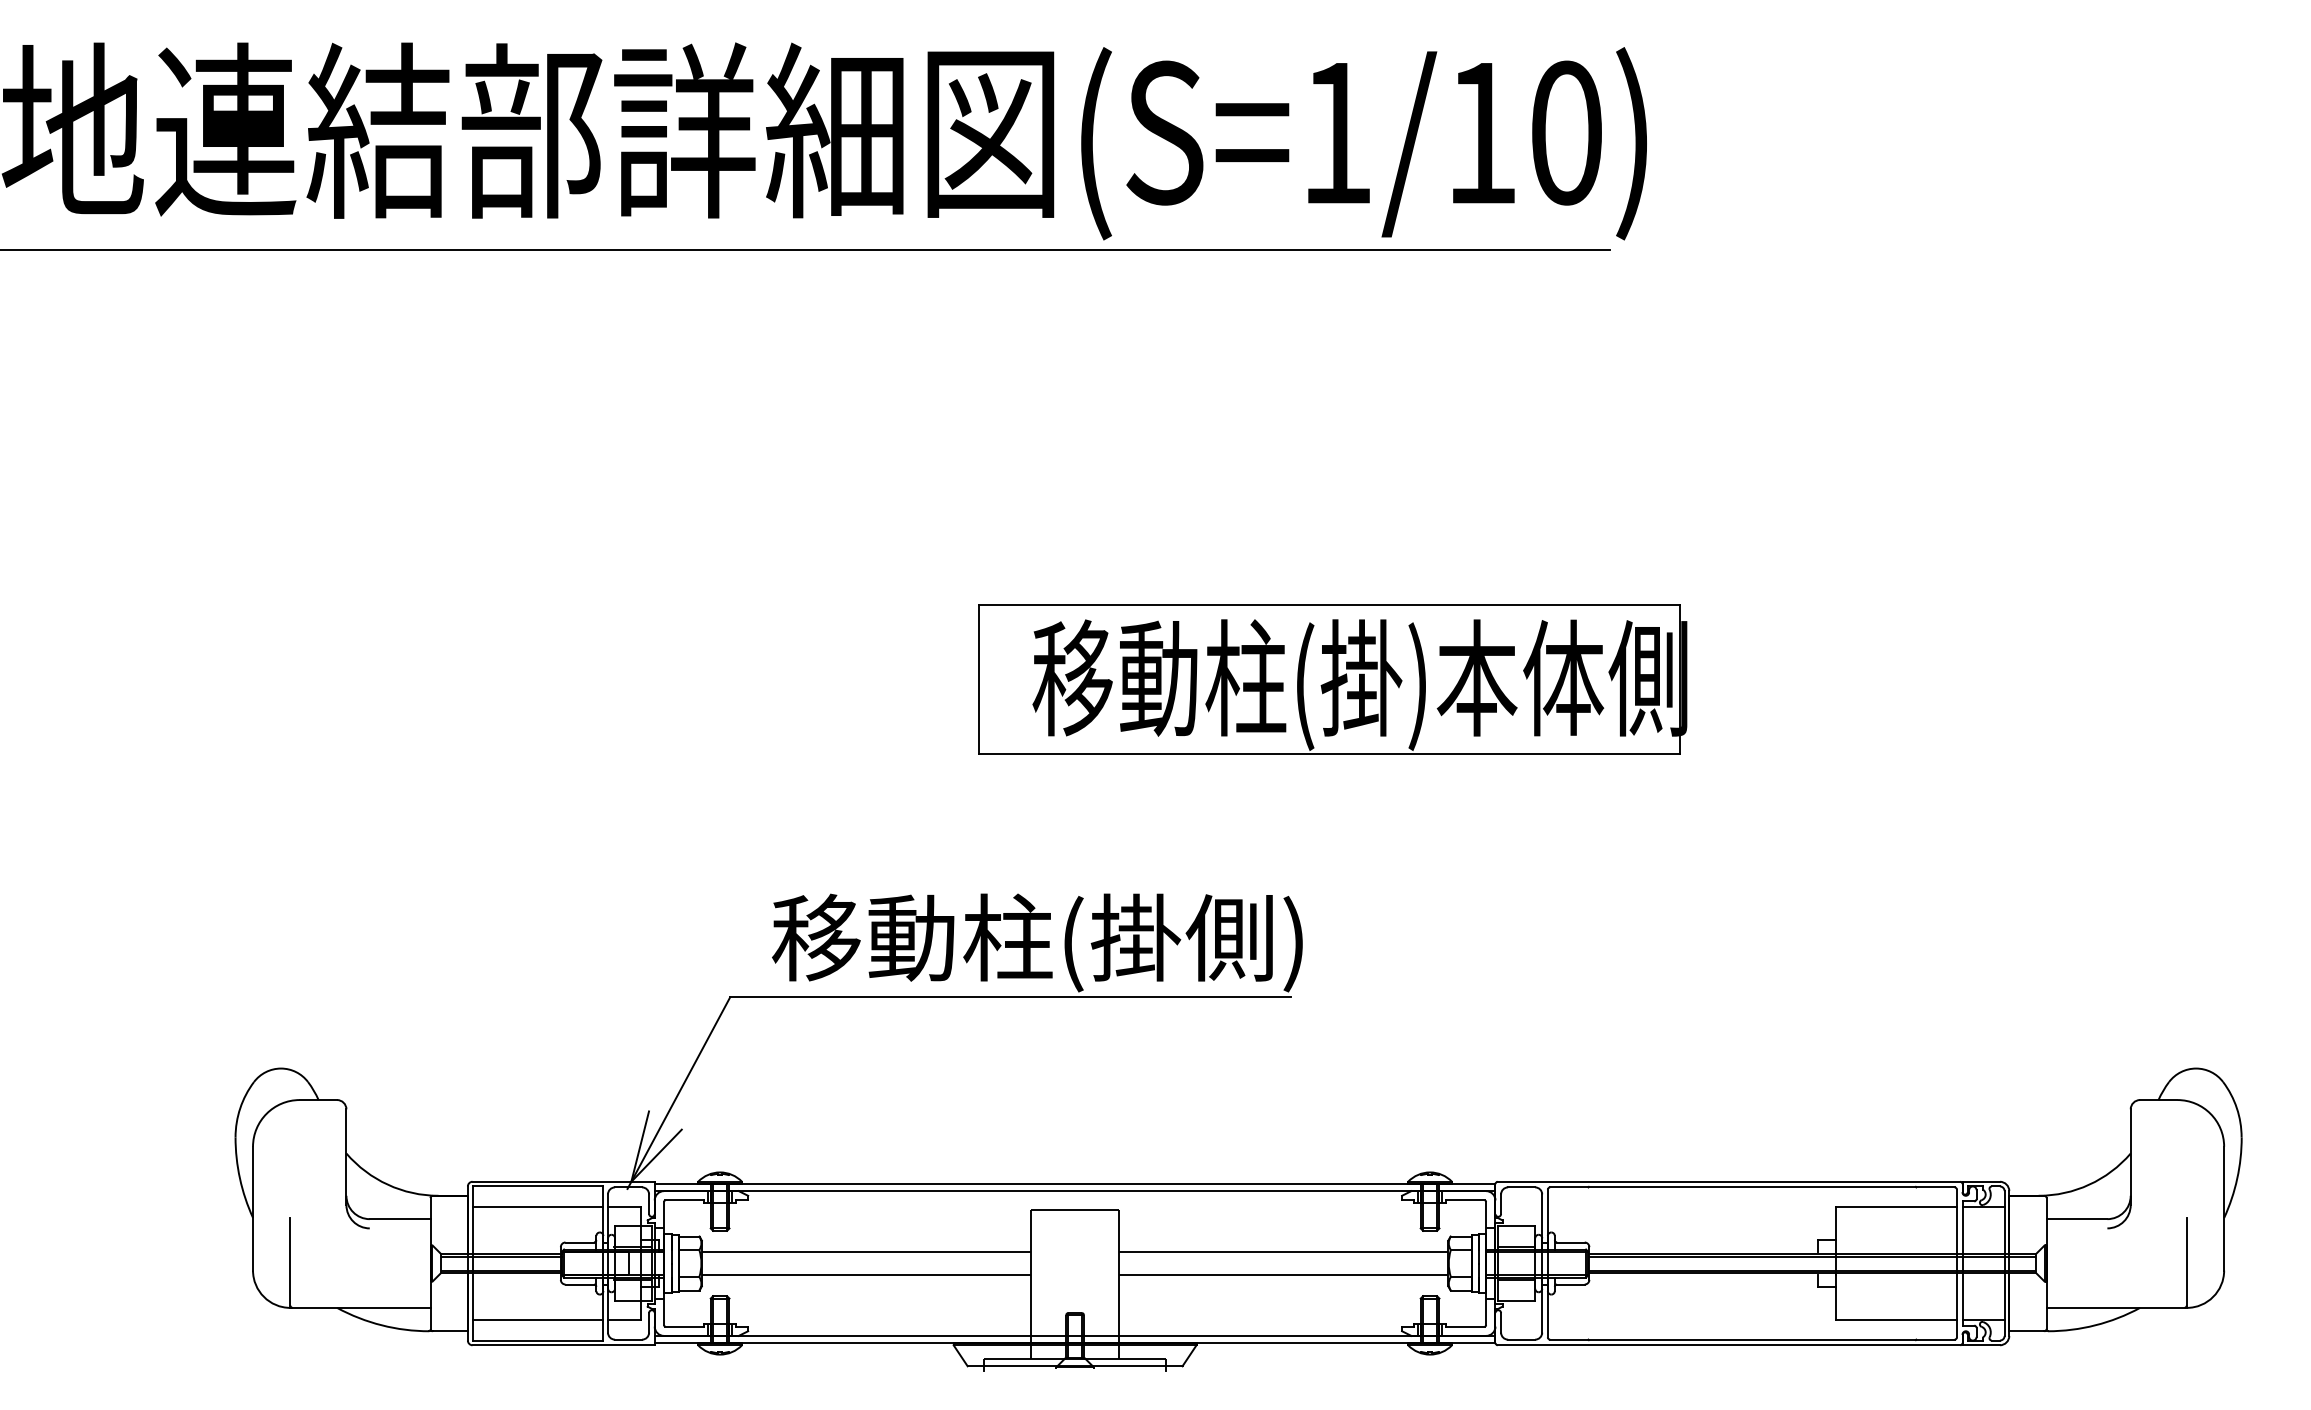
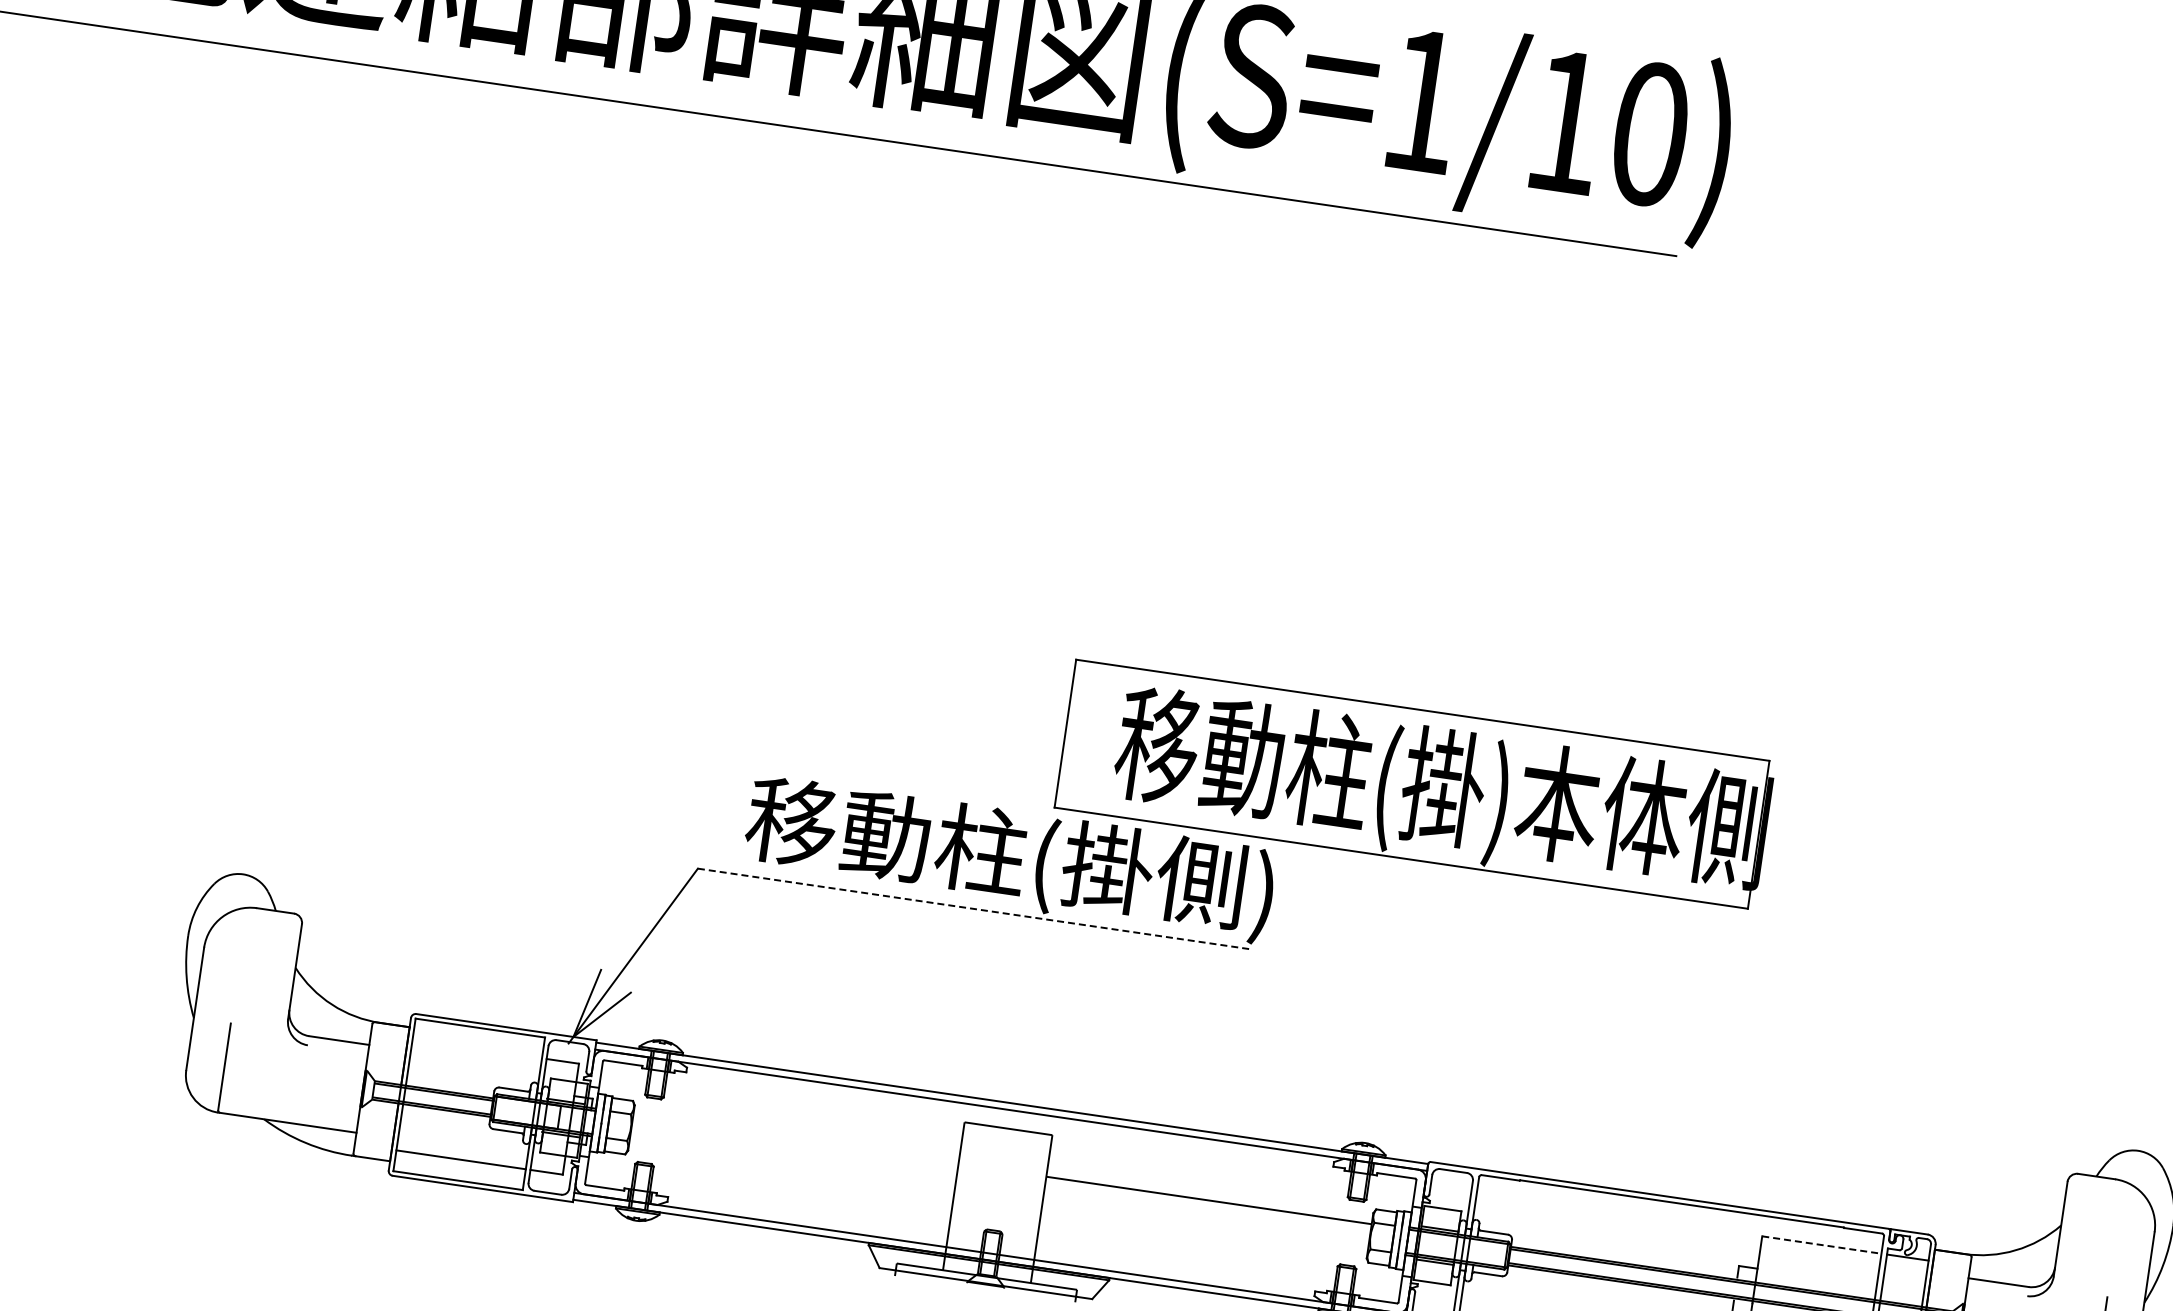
part: (1332, 679) -> (1414, 784), moved
line: (1010, 997) -> (975, 909), solid -> dashed
line: (537, 1207) -> (476, 1048), removed
line: (1897, 1207) -> (1822, 1245), solid -> dashed
line: (865, 1251) -> (795, 1139), removed
line: (865, 1275) -> (791, 1163), removed
line: (1283, 1275) -> (1205, 1223), removed

